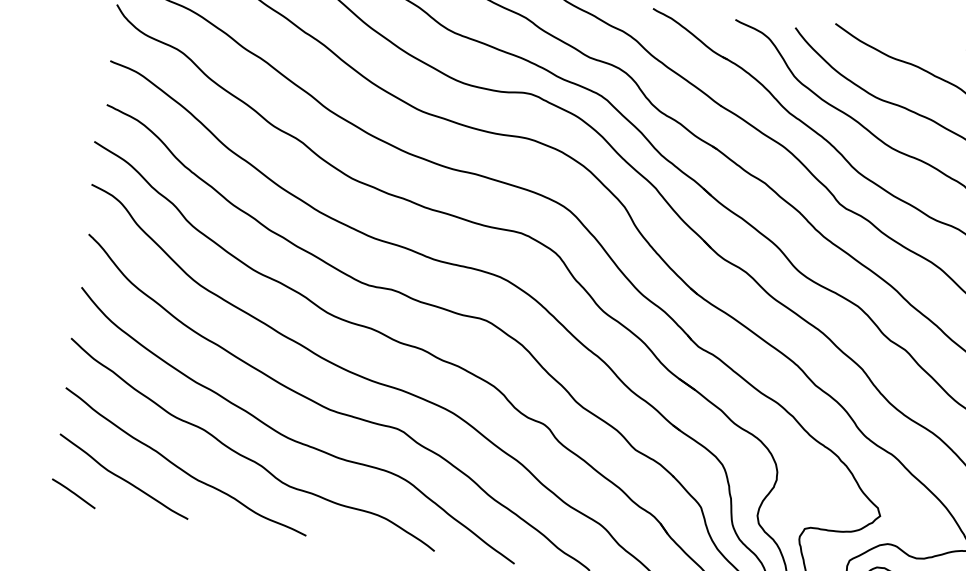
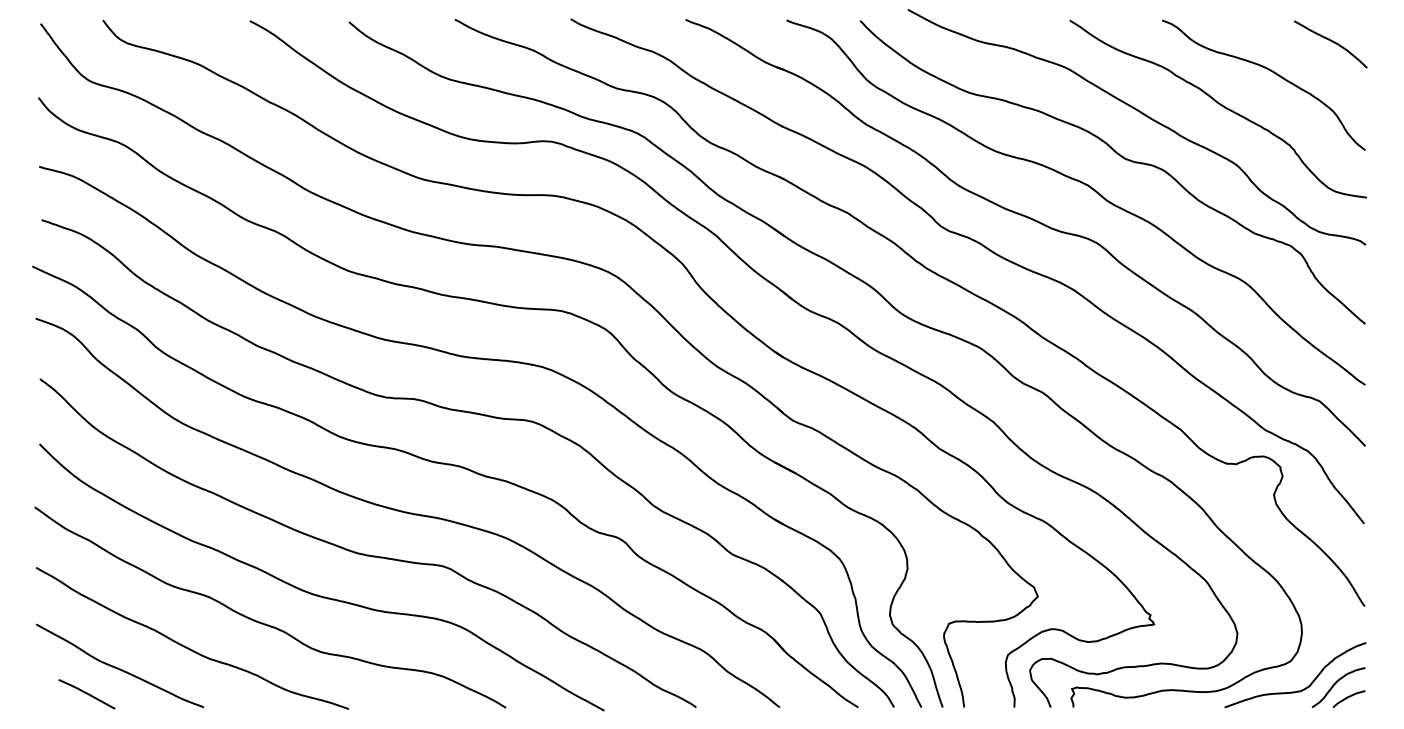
line: (73, 493) -> (86, 694), moved

